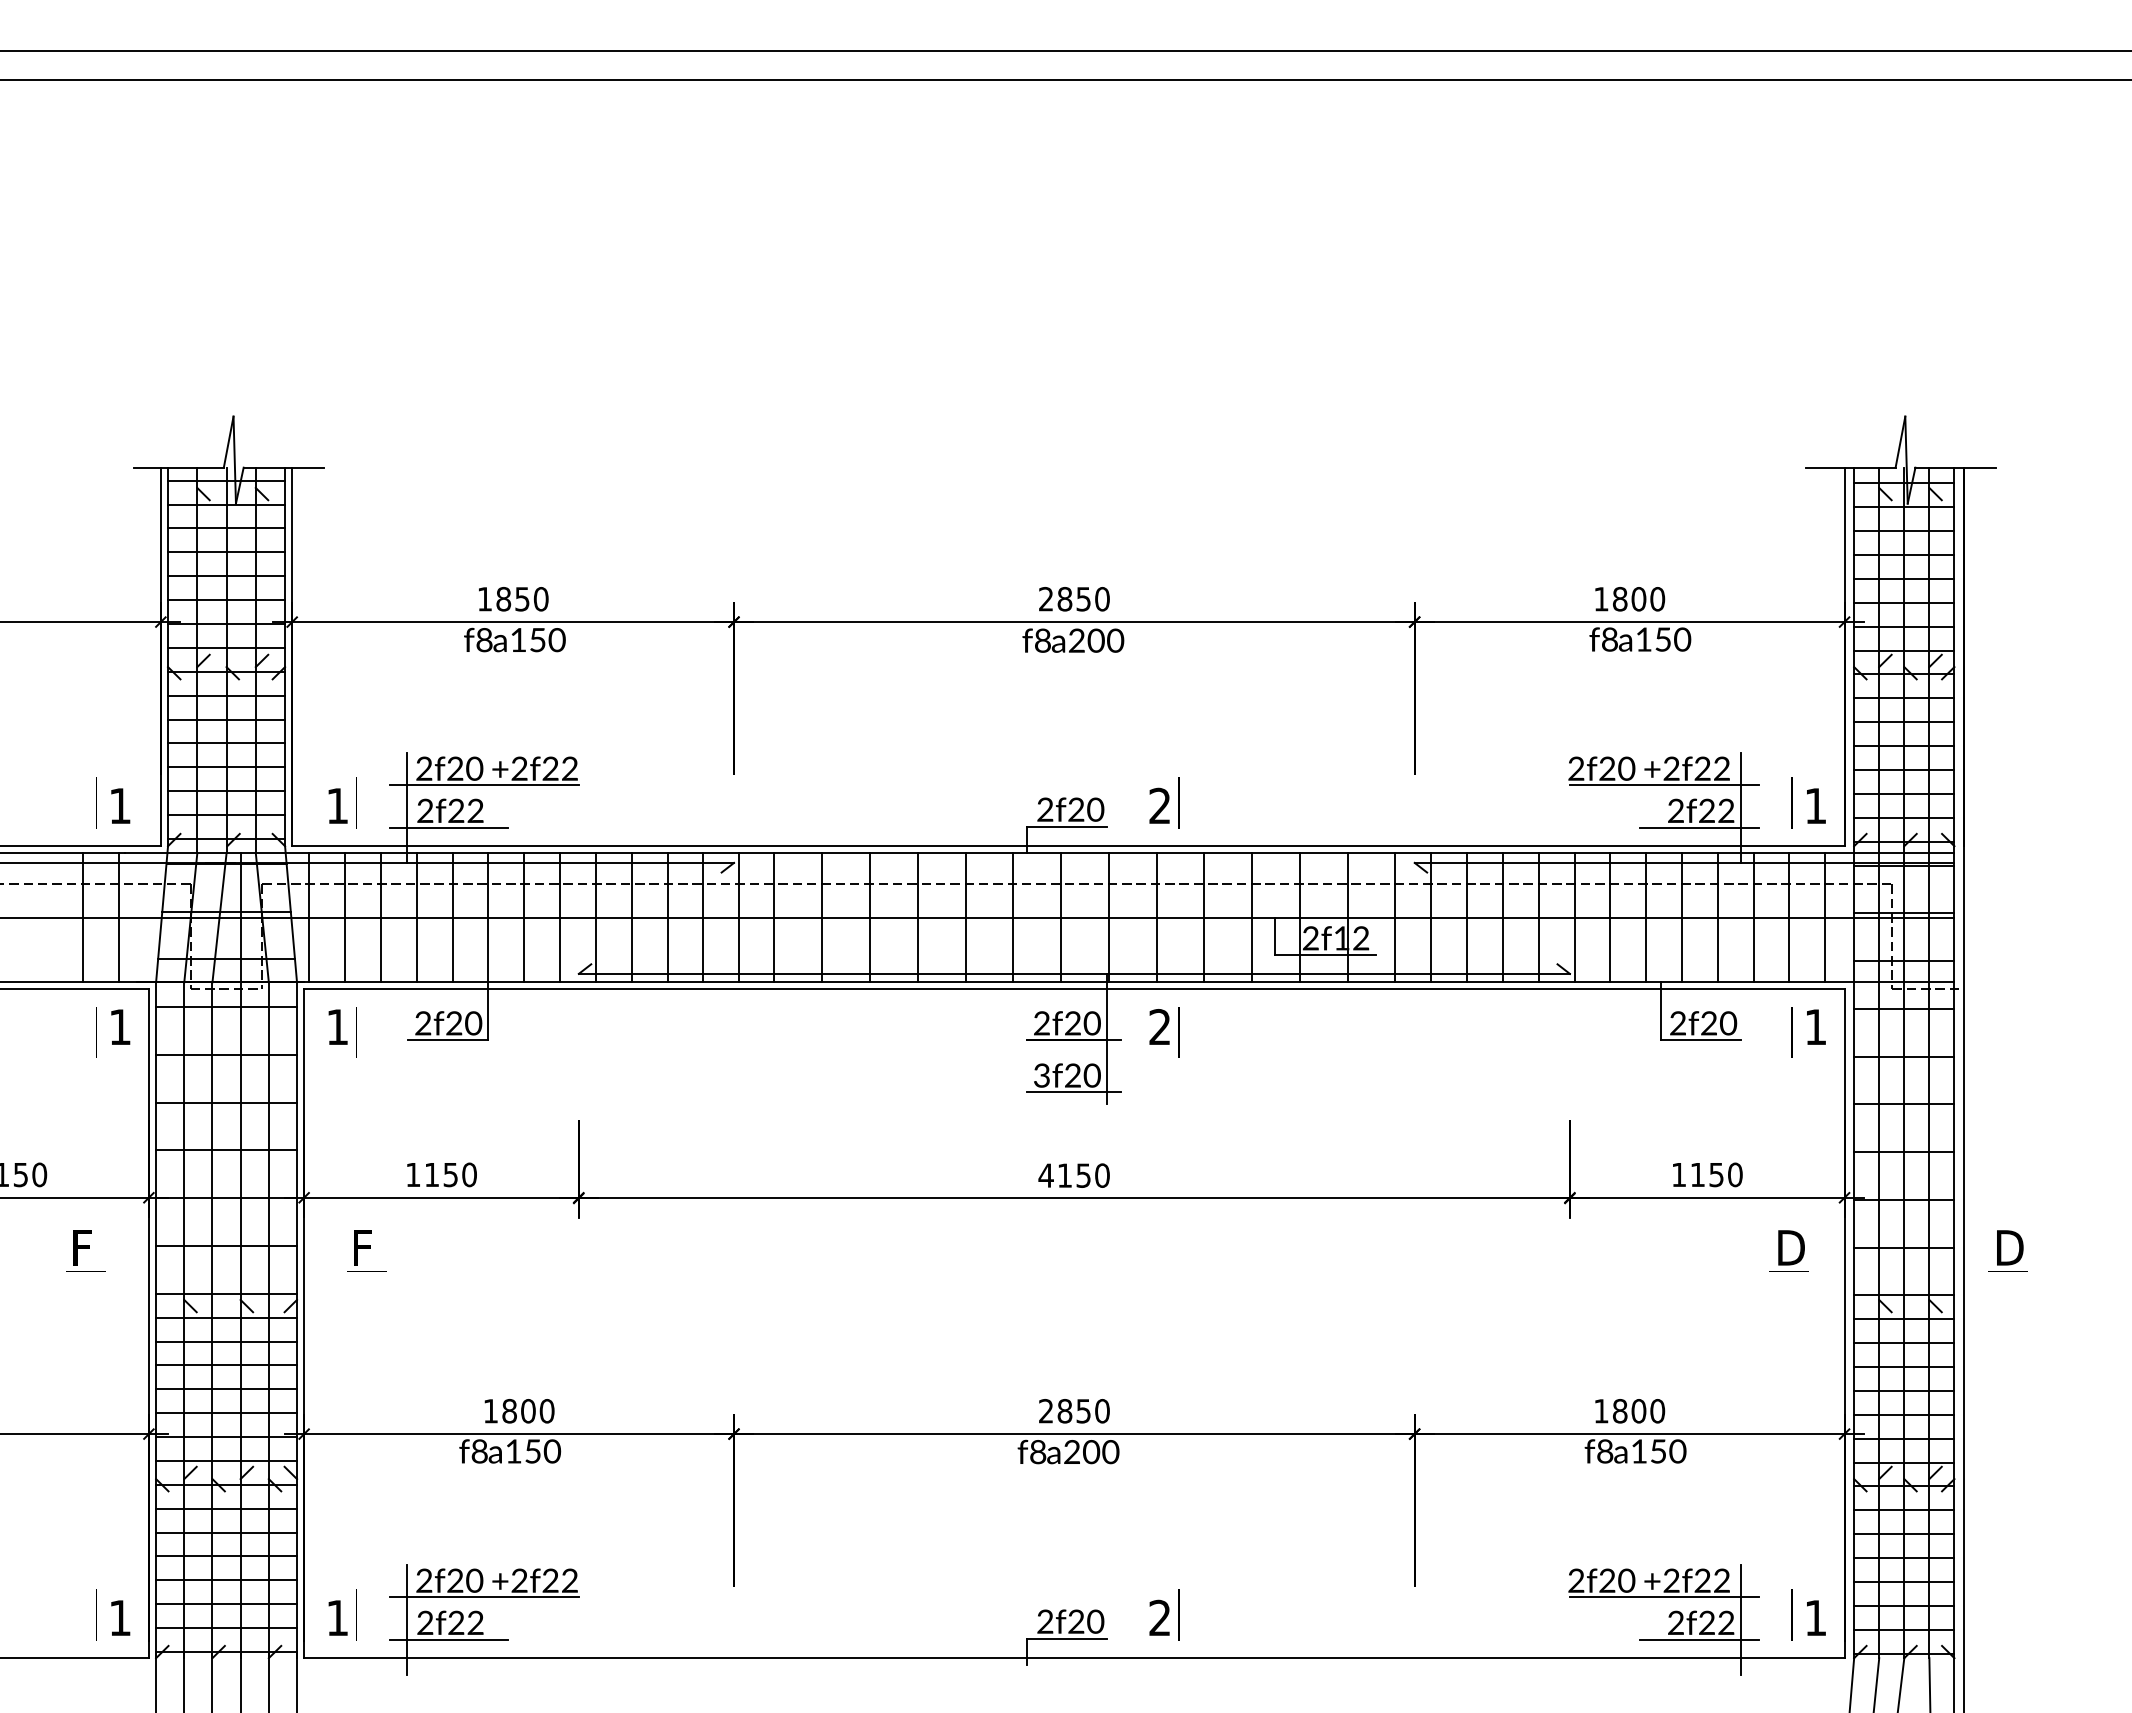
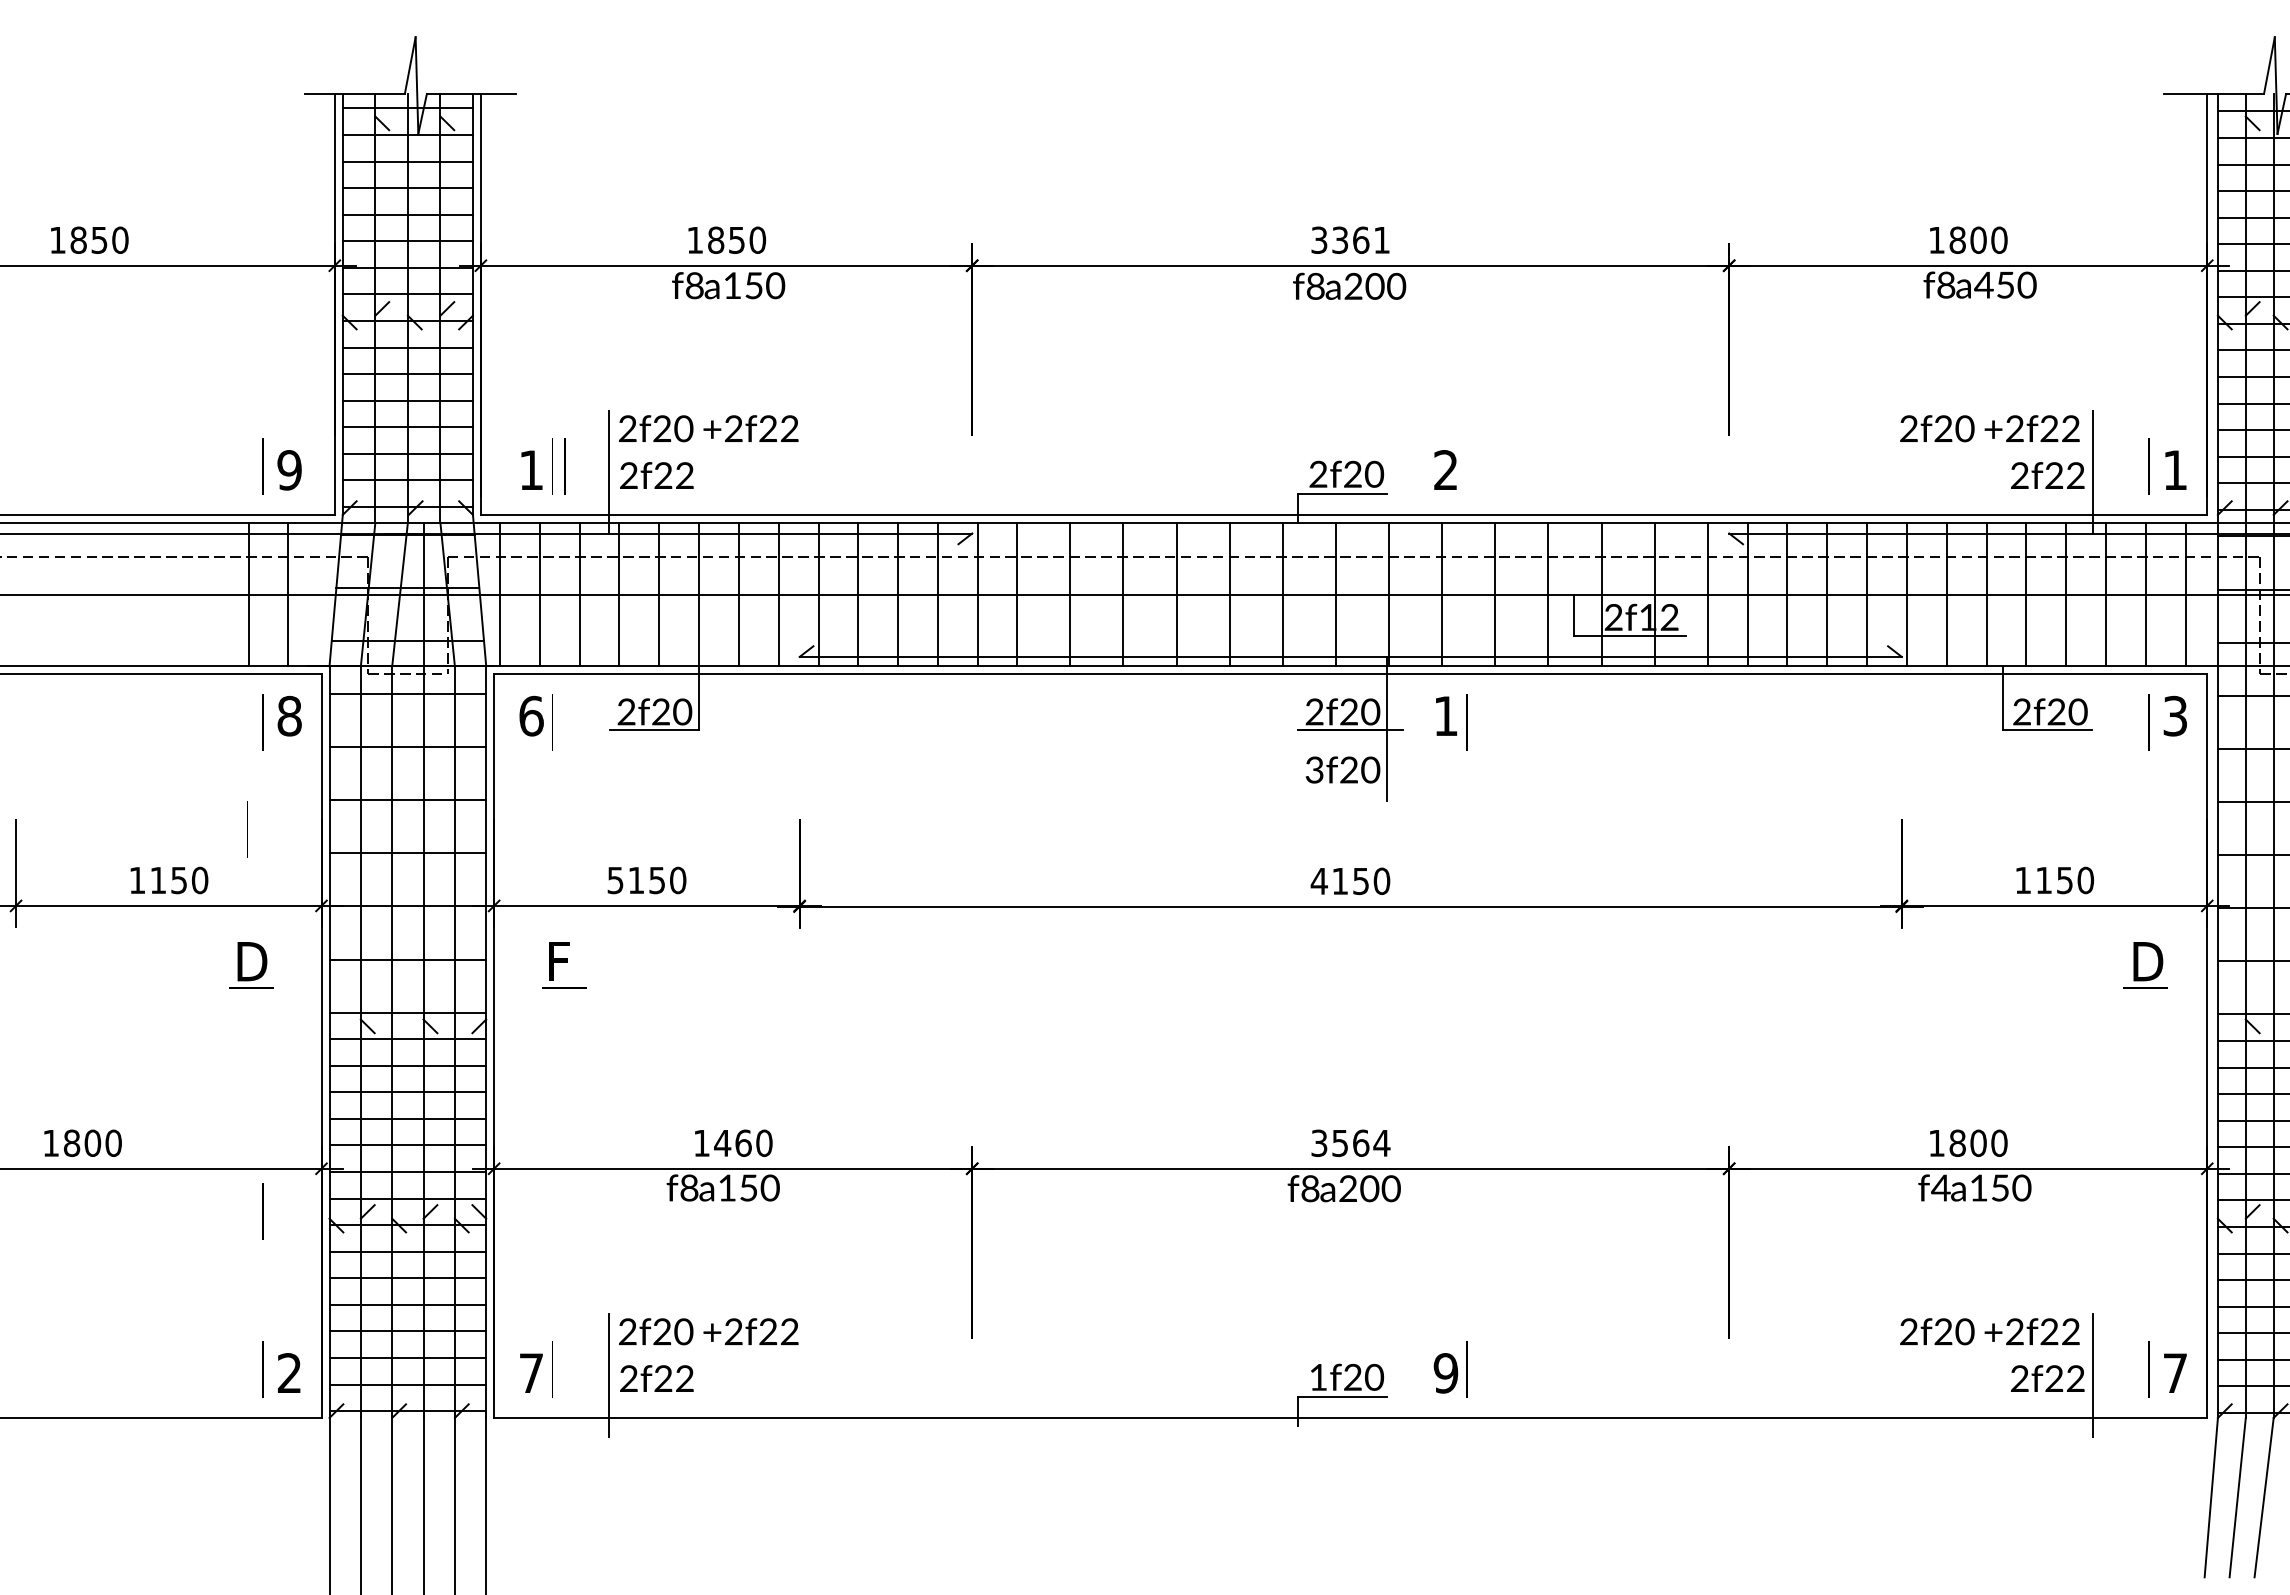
text: (1074, 598) -> (1350, 239), 2850 -> 3361
text: (1643, 639) -> (1983, 285), a150 -> a450
line: (484, 785) -> (694, 447), removed
line: (1663, 785) -> (2005, 447), removed
line: (367, 802) -> (564, 466), added
line: (1178, 802) -> (1466, 466), removed
text: (120, 805) -> (289, 469), 1 -> 9
line: (449, 828) -> (655, 495), removed
line: (1699, 828) -> (2045, 495), removed
text: (1159, 1026) -> (1445, 715), 2 -> 1
text: (120, 1027) -> (289, 716), 1 -> 8
text: (337, 1027) -> (531, 716), 1 -> 6
text: (1815, 1027) -> (2174, 716), 1 -> 3
line: (1073, 1091) -> (1349, 787), removed
line: (82, 1128) -> (247, 828), added
text: (413, 1175) -> (615, 881), 1150 -> 5150
text: (86, 1247) -> (252, 961), F -> D
text: (518, 1410) -> (732, 1142), 1800 -> 1460
text: (1074, 1410) -> (1350, 1142), 2850 -> 3564
text: (1604, 1451) -> (1940, 1188), f8 -> f4
line: (96, 1472) -> (263, 1211), added
line: (484, 1597) -> (694, 1350), removed
line: (1663, 1597) -> (2005, 1350), removed
text: (119, 1617) -> (288, 1372), 1 -> 2
text: (337, 1617) -> (531, 1372), 1 -> 7
text: (1159, 1617) -> (1445, 1372), 2 -> 9
text: (1815, 1617) -> (2174, 1372), 1 -> 7
text: (1045, 1621) -> (1318, 1377), 2f20 -> 1f20
line: (449, 1640) -> (655, 1398), removed
line: (1699, 1640) -> (2045, 1398), removed

